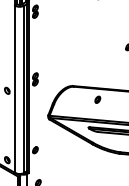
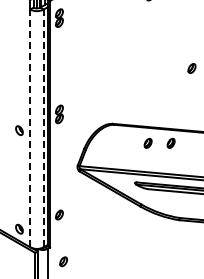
line: (15, 89) -> (30, 128), solid -> dashed
line: (24, 89) -> (43, 128), solid -> dashed
part: (113, 99) -> (170, 143), added

